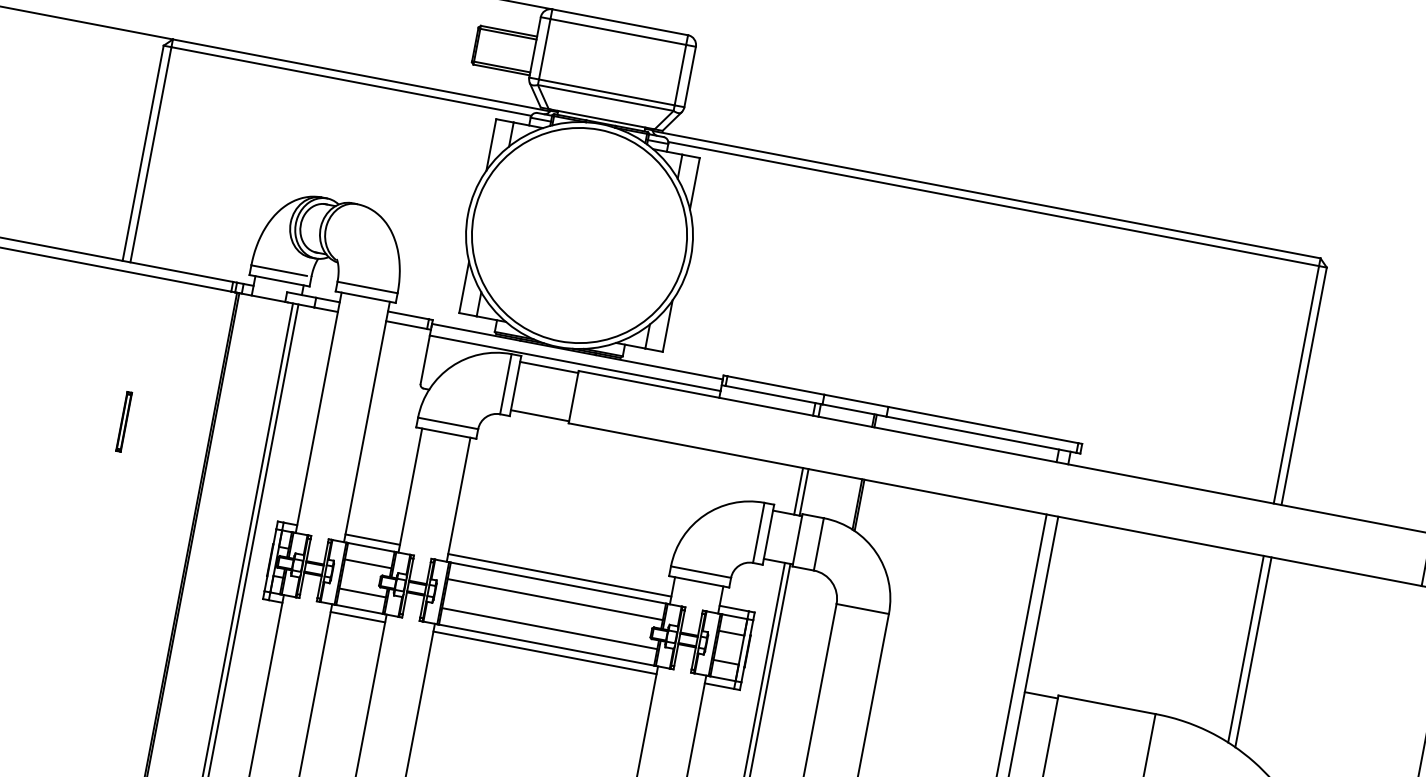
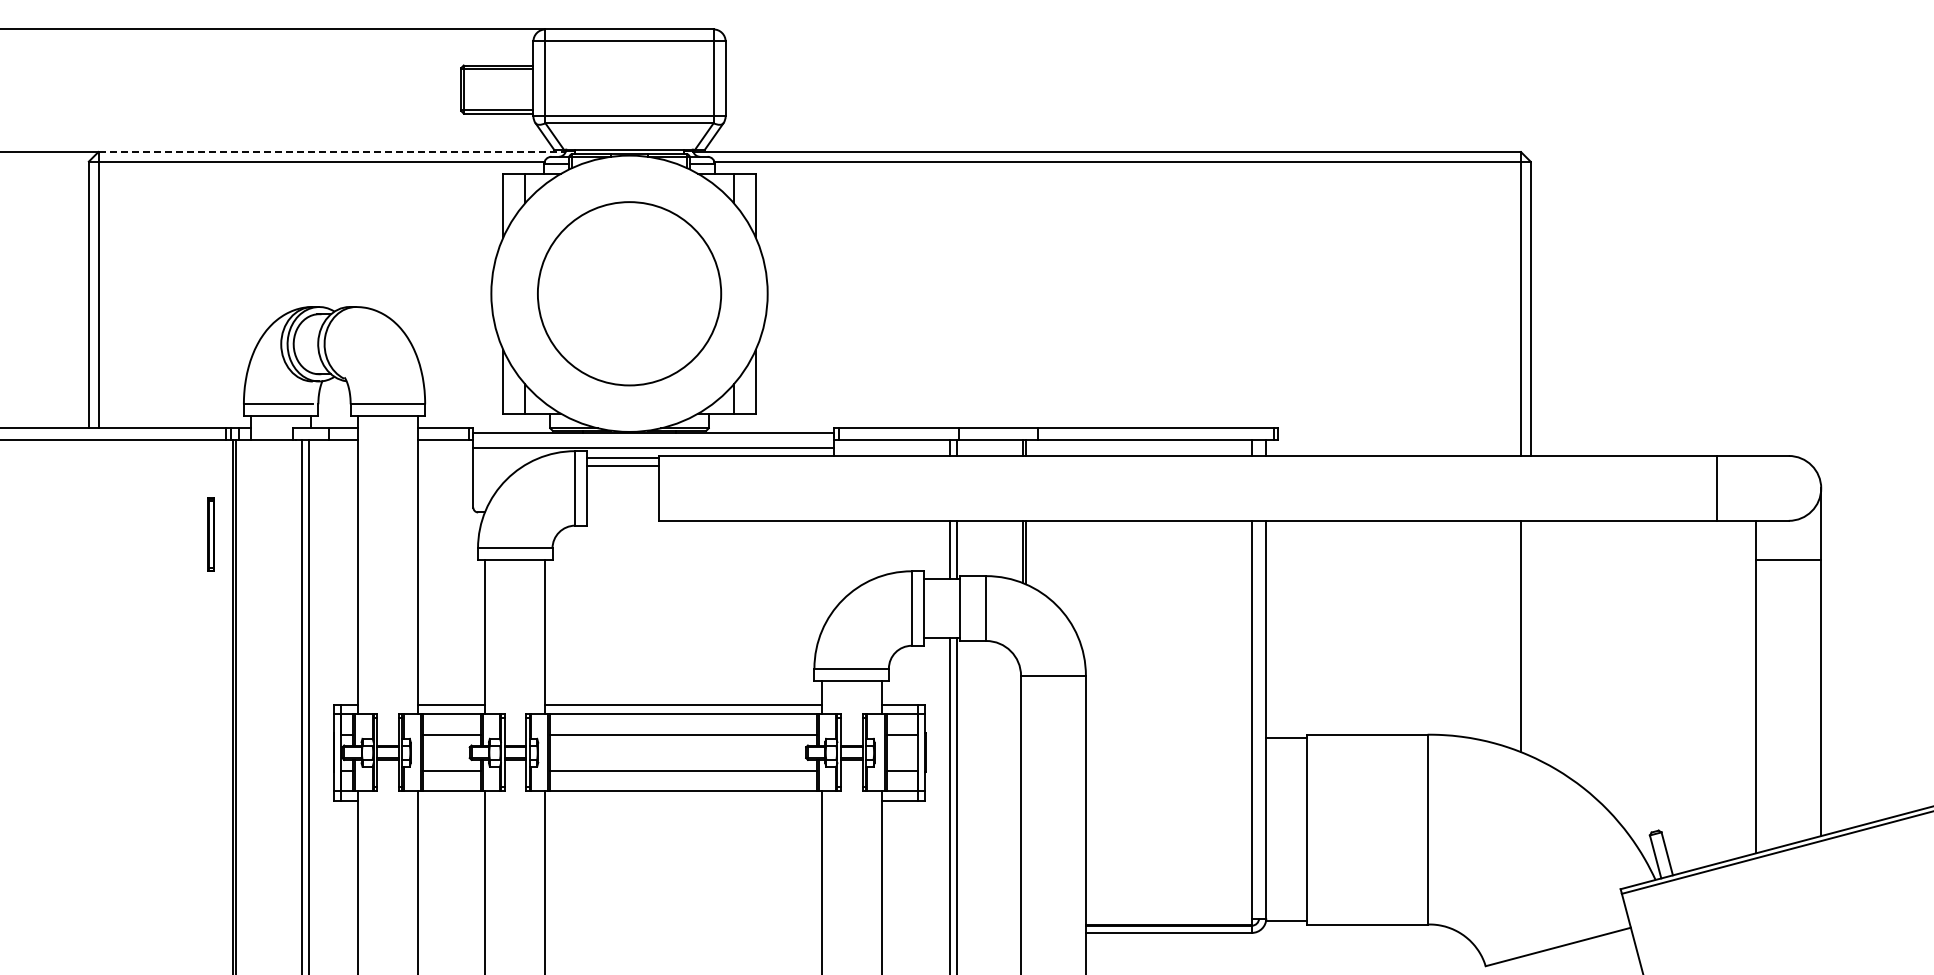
line: (361, 75) -> (332, 152), solid -> dashed
circle: (579, 235) -> (629, 293), size x0.7
line: (540, 415) -> (623, 466), moved
part: (123, 421) -> (210, 534), moved
line: (357, 616) -> (451, 800), removed
line: (545, 652) -> (683, 800), removed
line: (1253, 652) -> (1530, 638), removed

